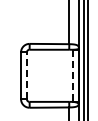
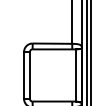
line: (26, 75) -> (29, 75), dashed -> solid
line: (72, 76) -> (75, 76), dashed -> solid

